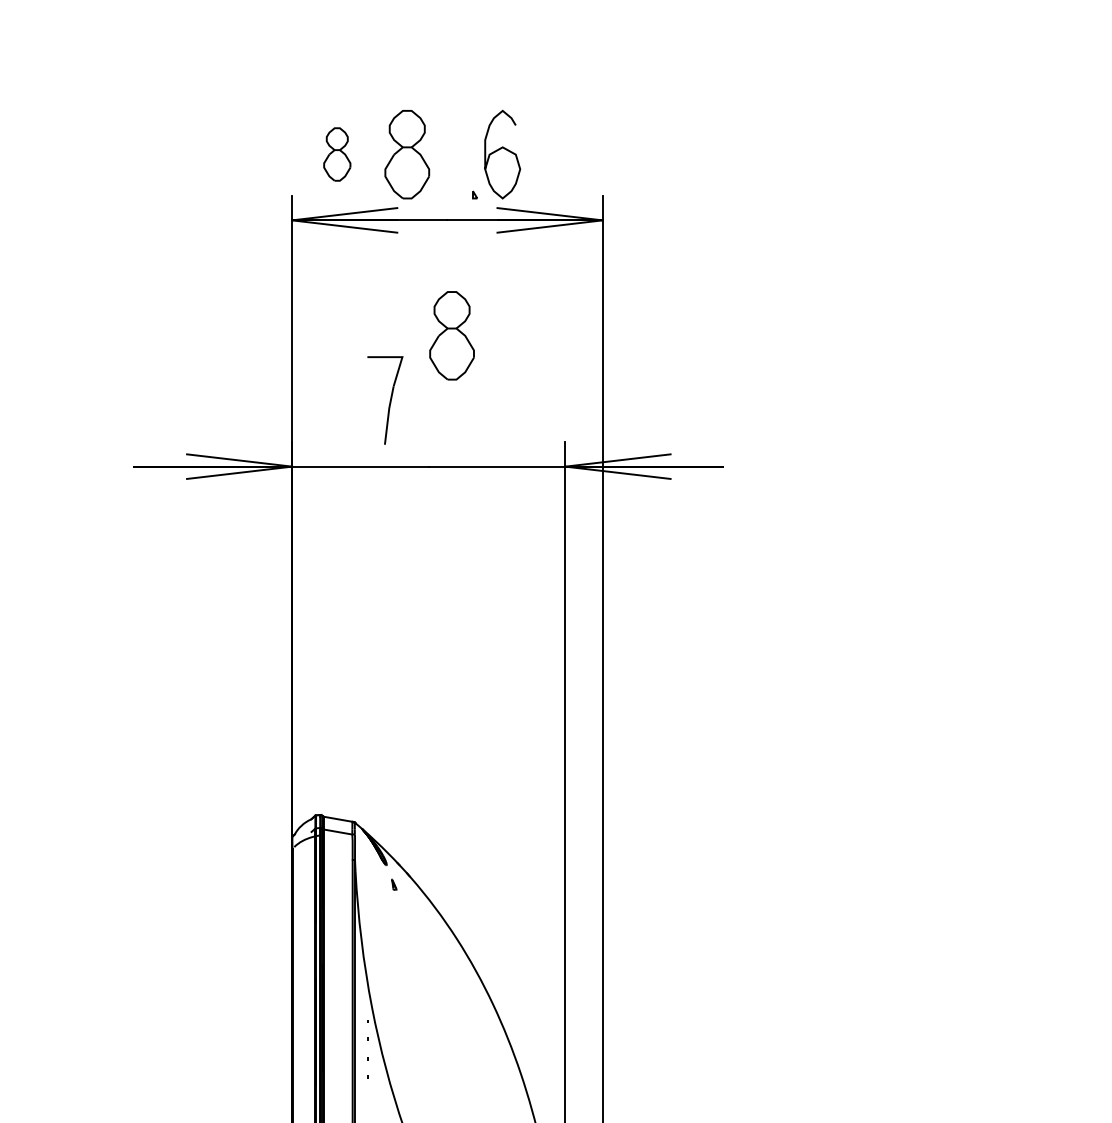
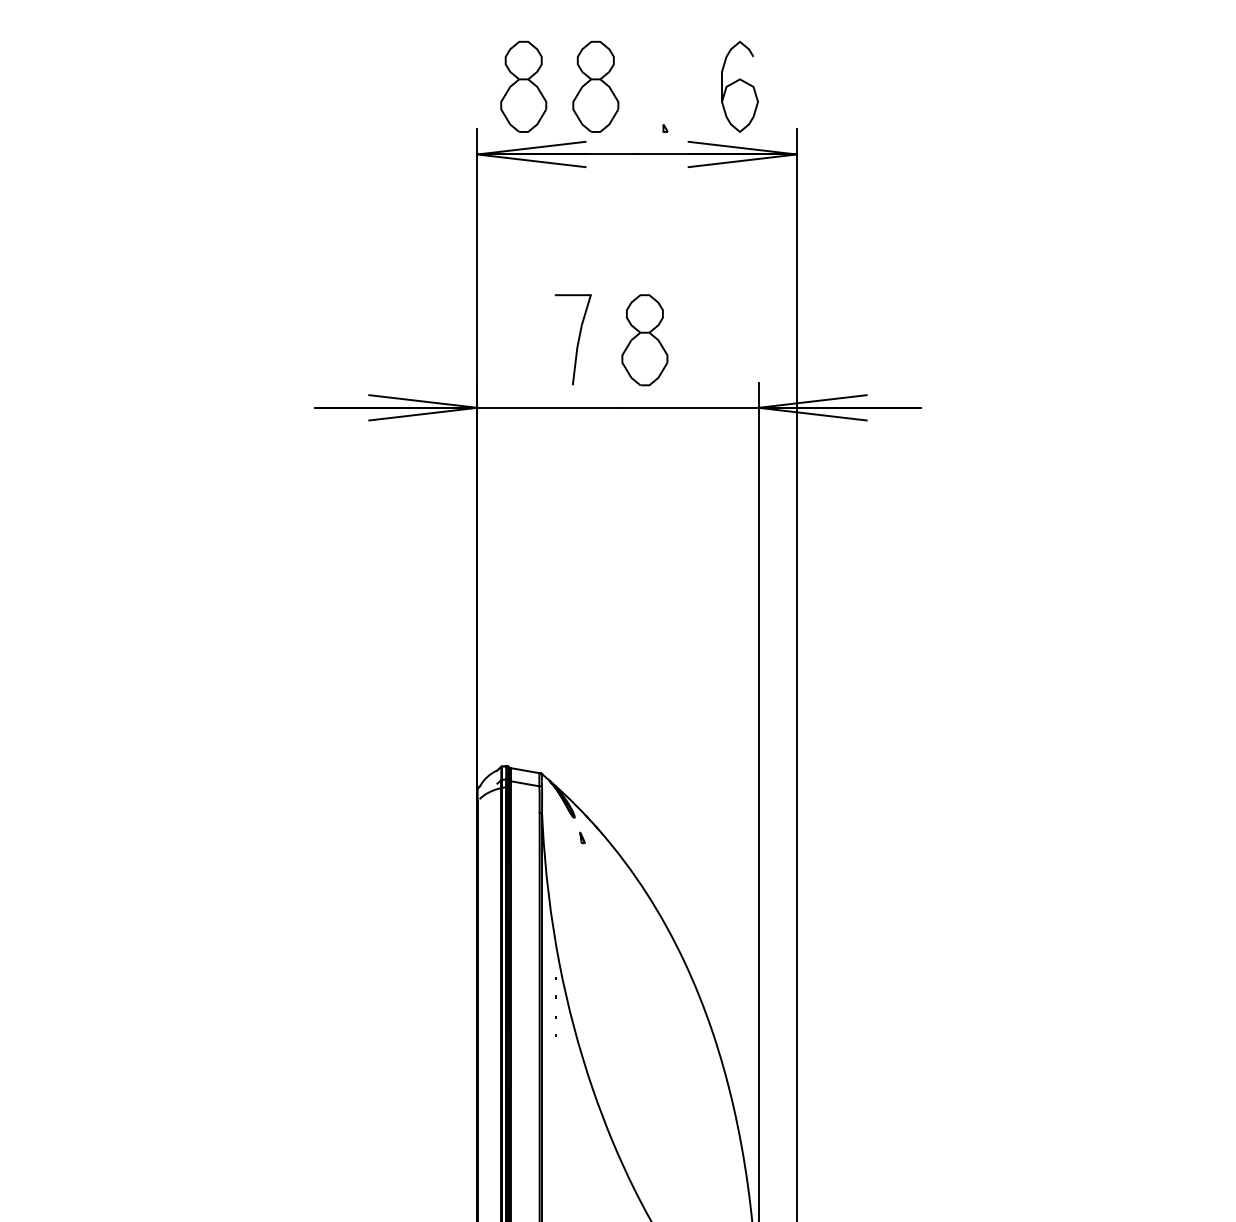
curve: (499, 150) -> (736, 82), moved
part: (336, 154) -> (523, 86), size x1.67
part: (451, 336) -> (644, 340), moved

